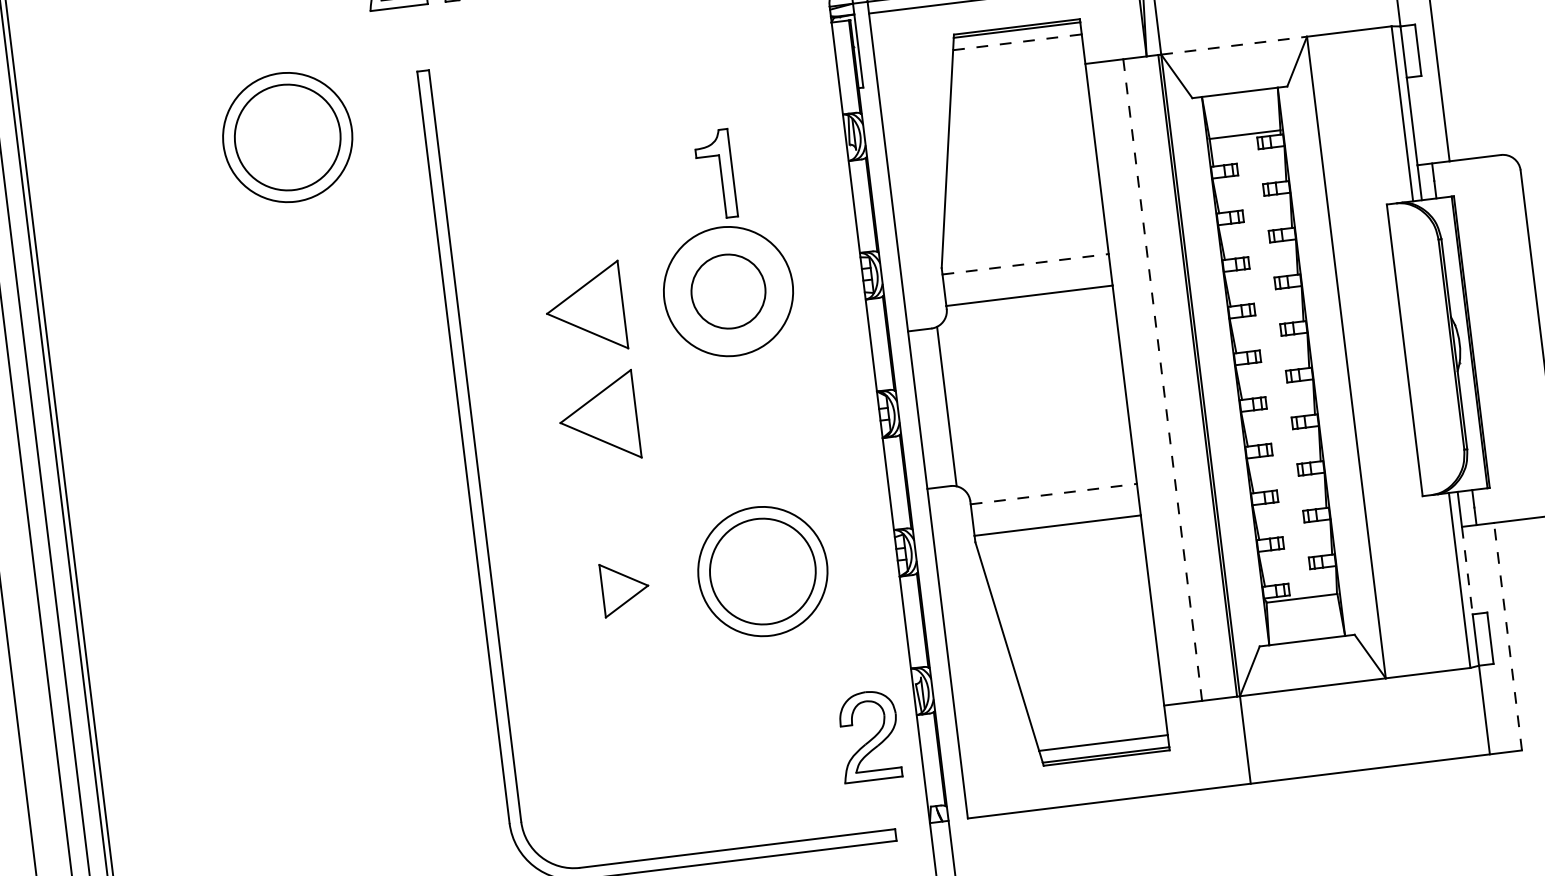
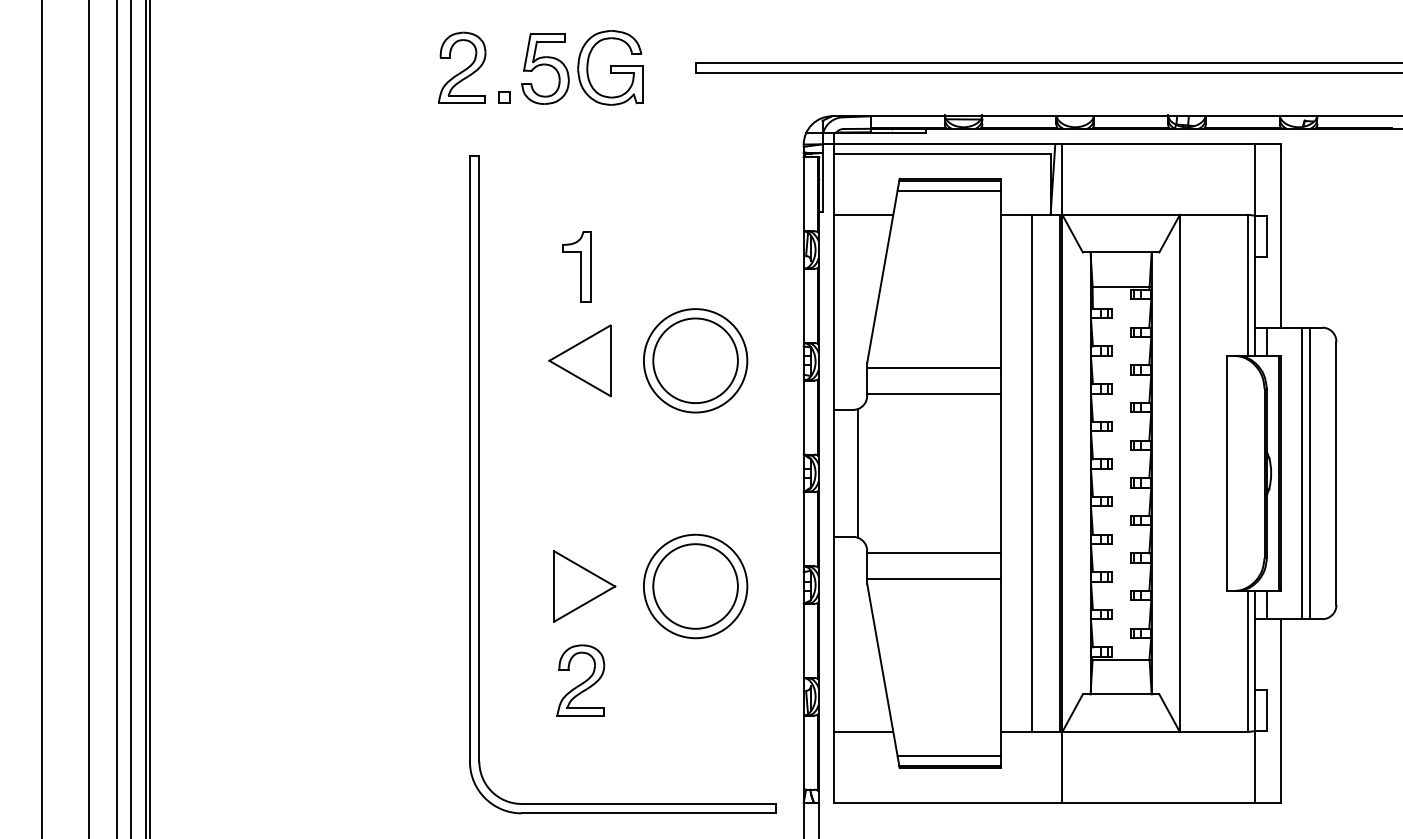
line: (1017, 42) -> (949, 191), dashed -> solid
line: (1234, 45) -> (1121, 214), dashed -> solid
line: (914, 84) -> (863, 214), added
part: (287, 137) -> (360, 195), removed
part: (715, 174) -> (576, 266), moved
line: (1026, 264) -> (934, 368), dashed -> solid
circle: (728, 291) -> (695, 360), size x1.43
line: (1507, 337) -> (1309, 473), added
line: (1498, 338) -> (1302, 473), added
line: (1162, 380) -> (1031, 473), dashed -> solid
part: (597, 418) -> (579, 448), removed
line: (1054, 494) -> (934, 553), dashed -> solid
line: (1467, 570) -> (1255, 654), dashed -> solid
part: (625, 588) -> (584, 586), size x1.67
line: (1507, 636) -> (1280, 710), dashed -> solid
line: (993, 727) -> (863, 732), added
part: (868, 736) -> (580, 680), moved

